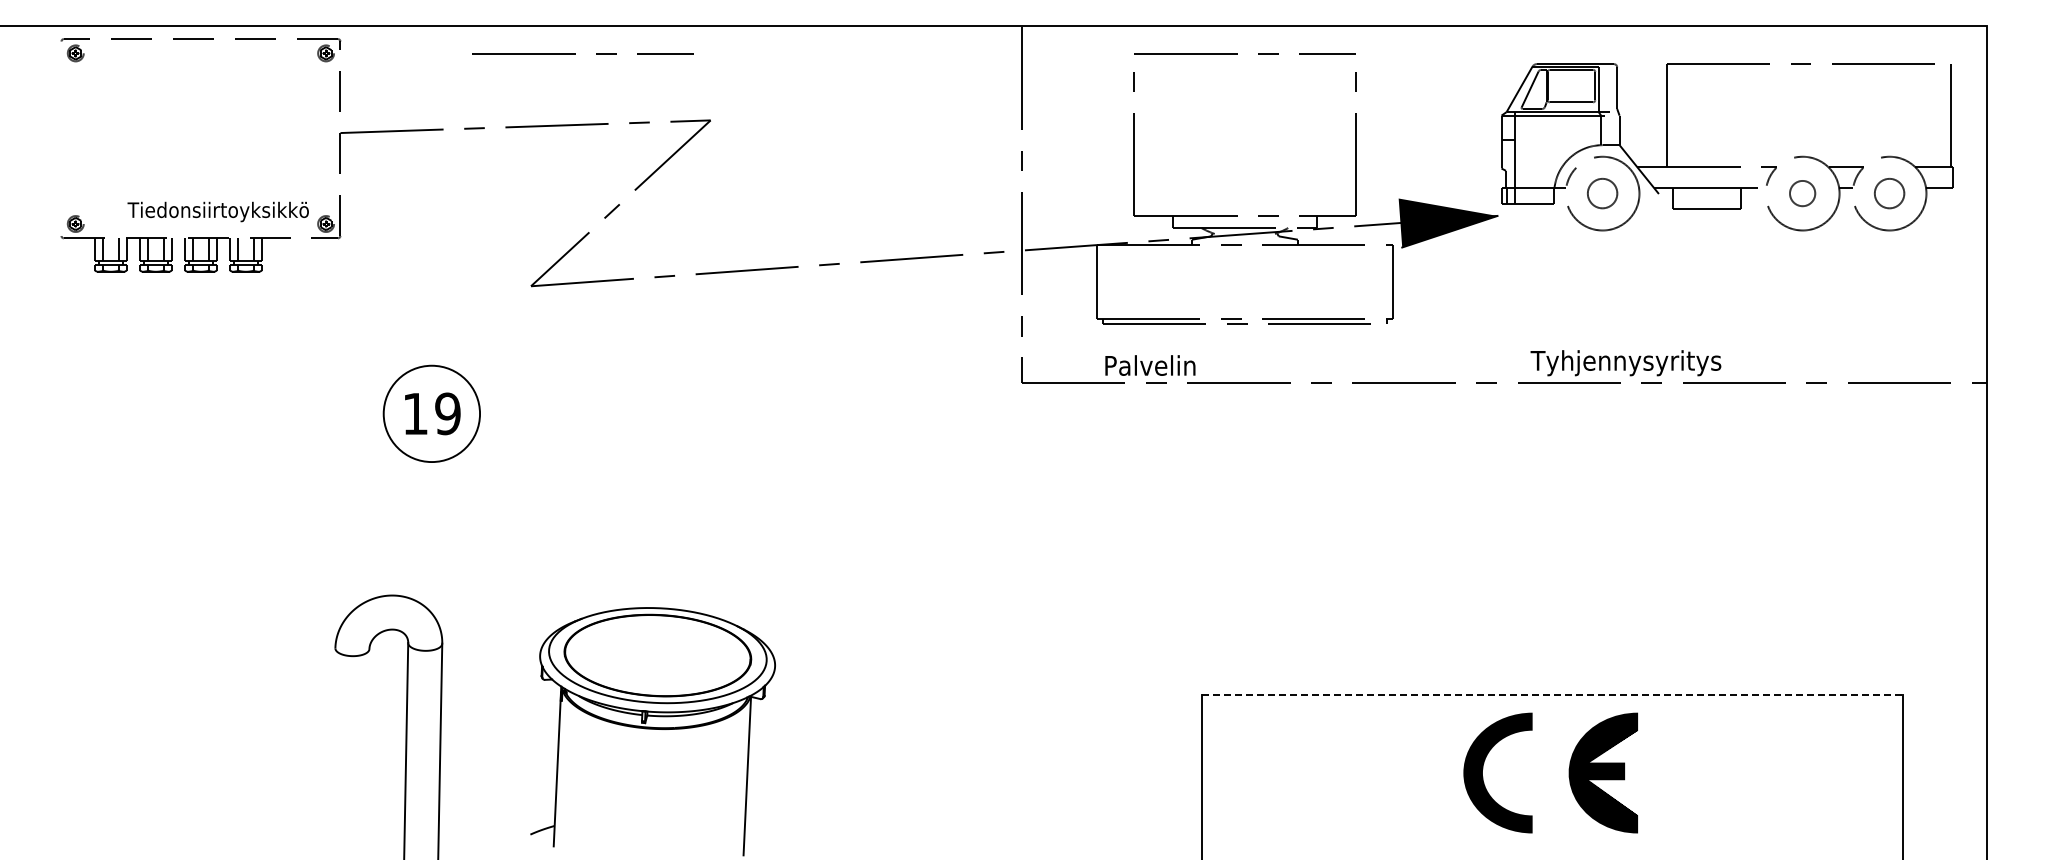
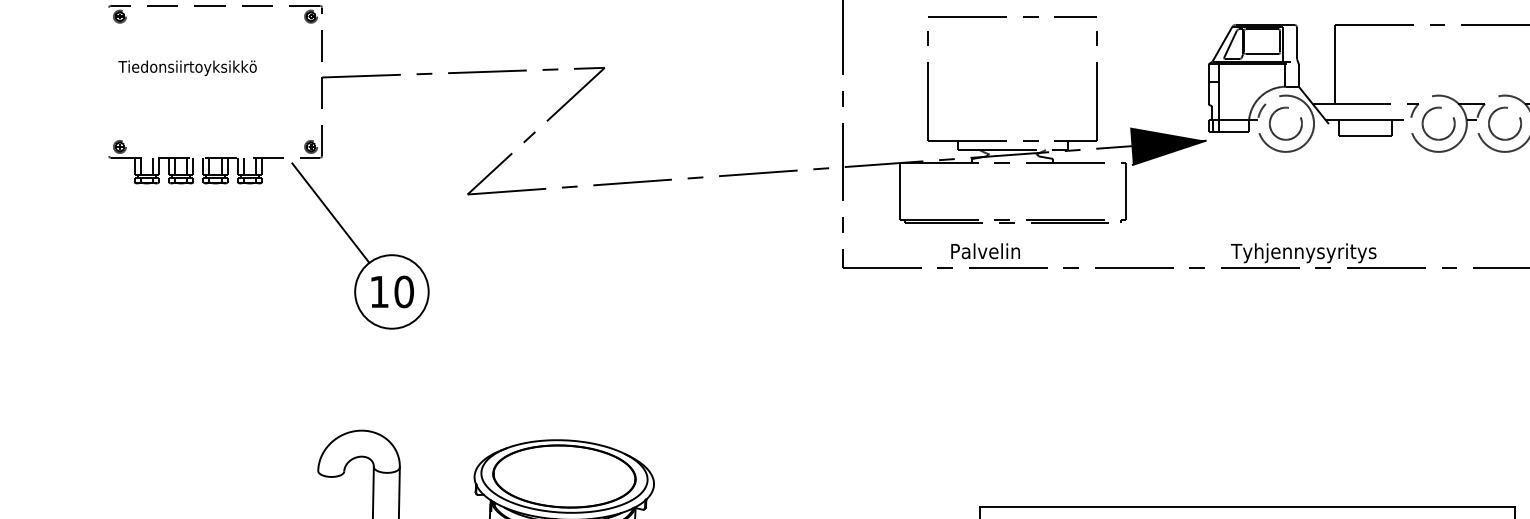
line: (575, 53) -> (501, 16), removed
circle: (1602, 193) -> (1285, 123), size x1.43
circle: (1802, 193) -> (1438, 123), size x1.67
circle: (1889, 193) -> (1504, 123), size x1.43
text: (217, 211) -> (186, 67), moved
line: (351, 310) -> (330, 213), added
text: (1150, 365) -> (985, 251), moved
text: (447, 413) -> (403, 291), 19 -> 10
line: (1552, 695) -> (1247, 506), dashed -> solid

